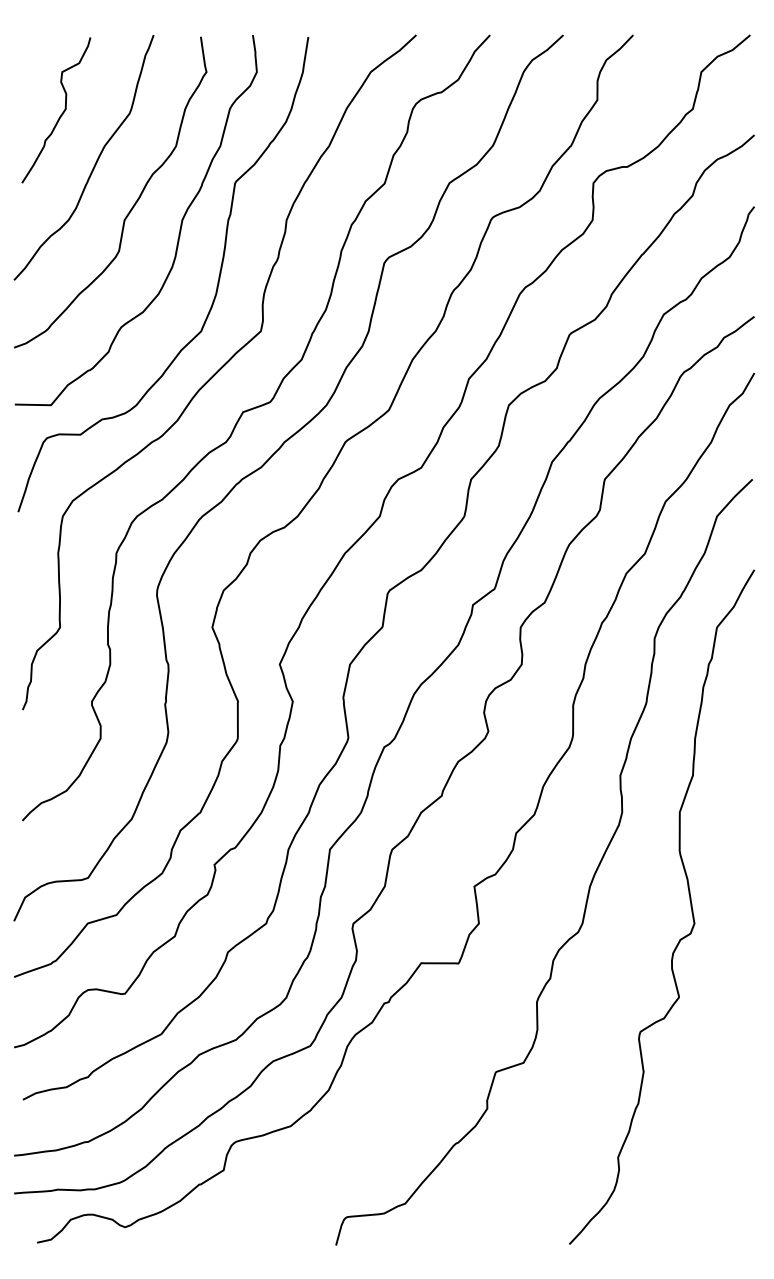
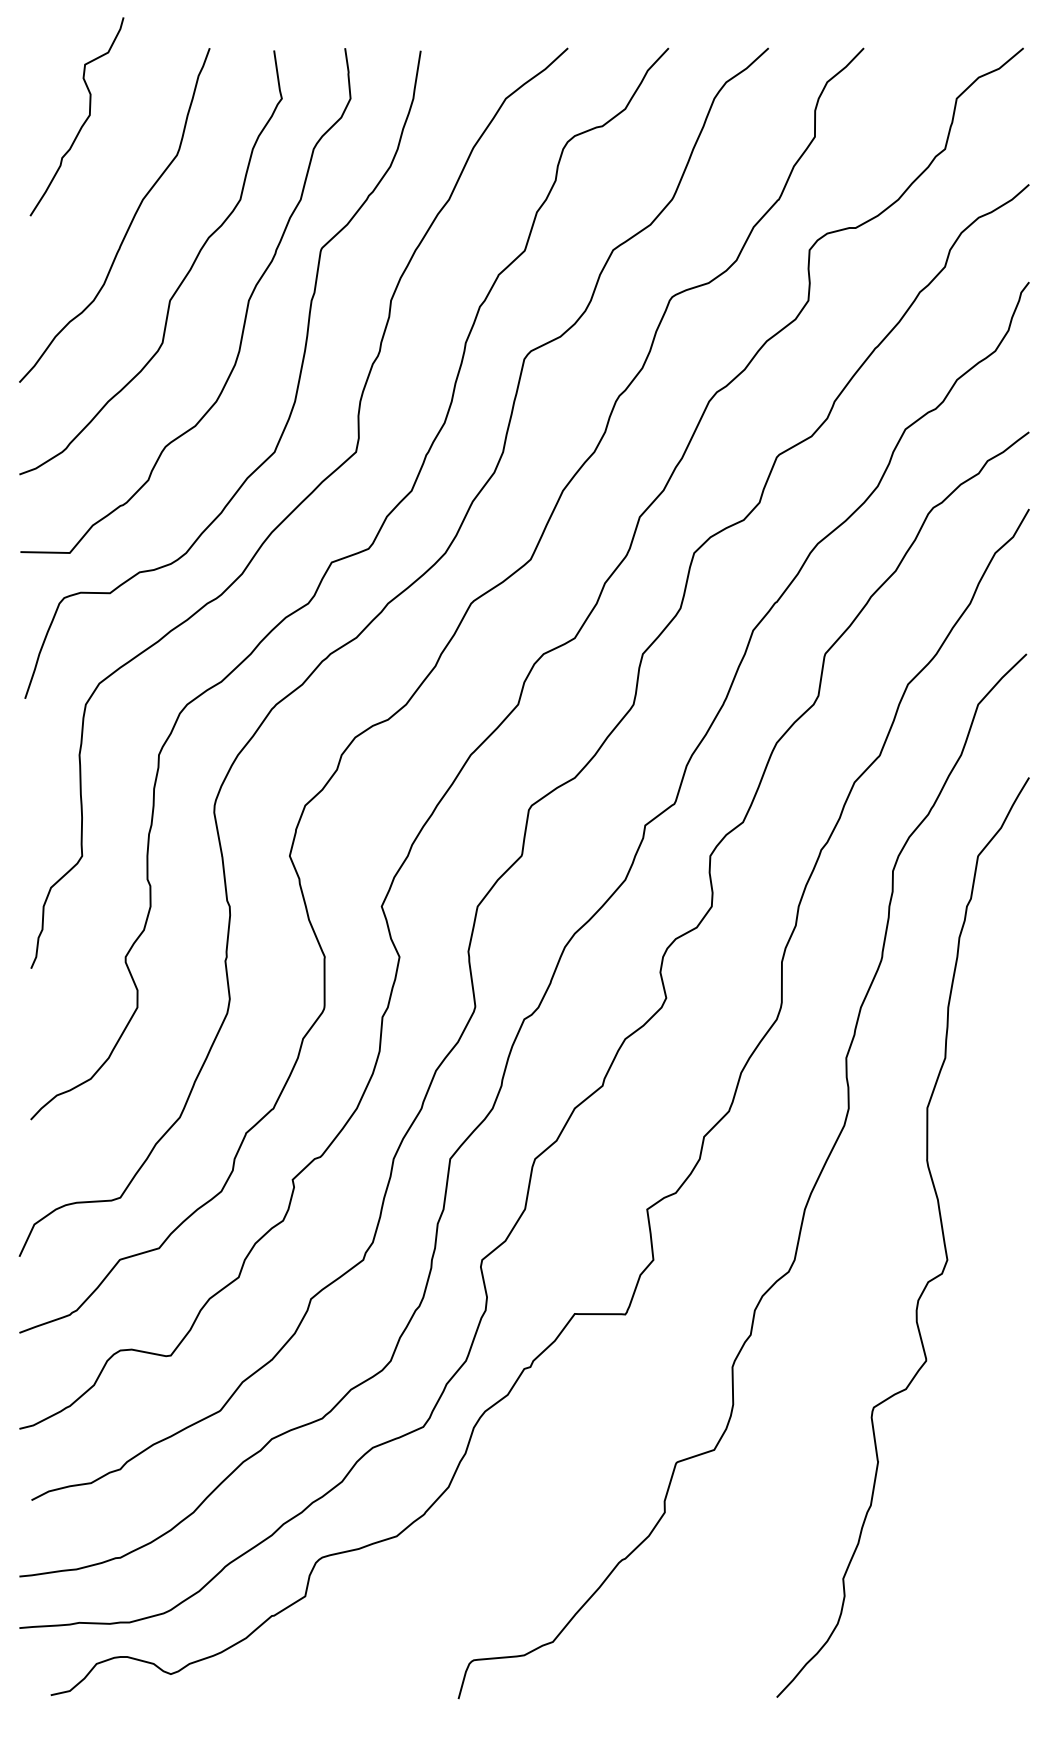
curve: (61, 114) -> (83, 122), moved

